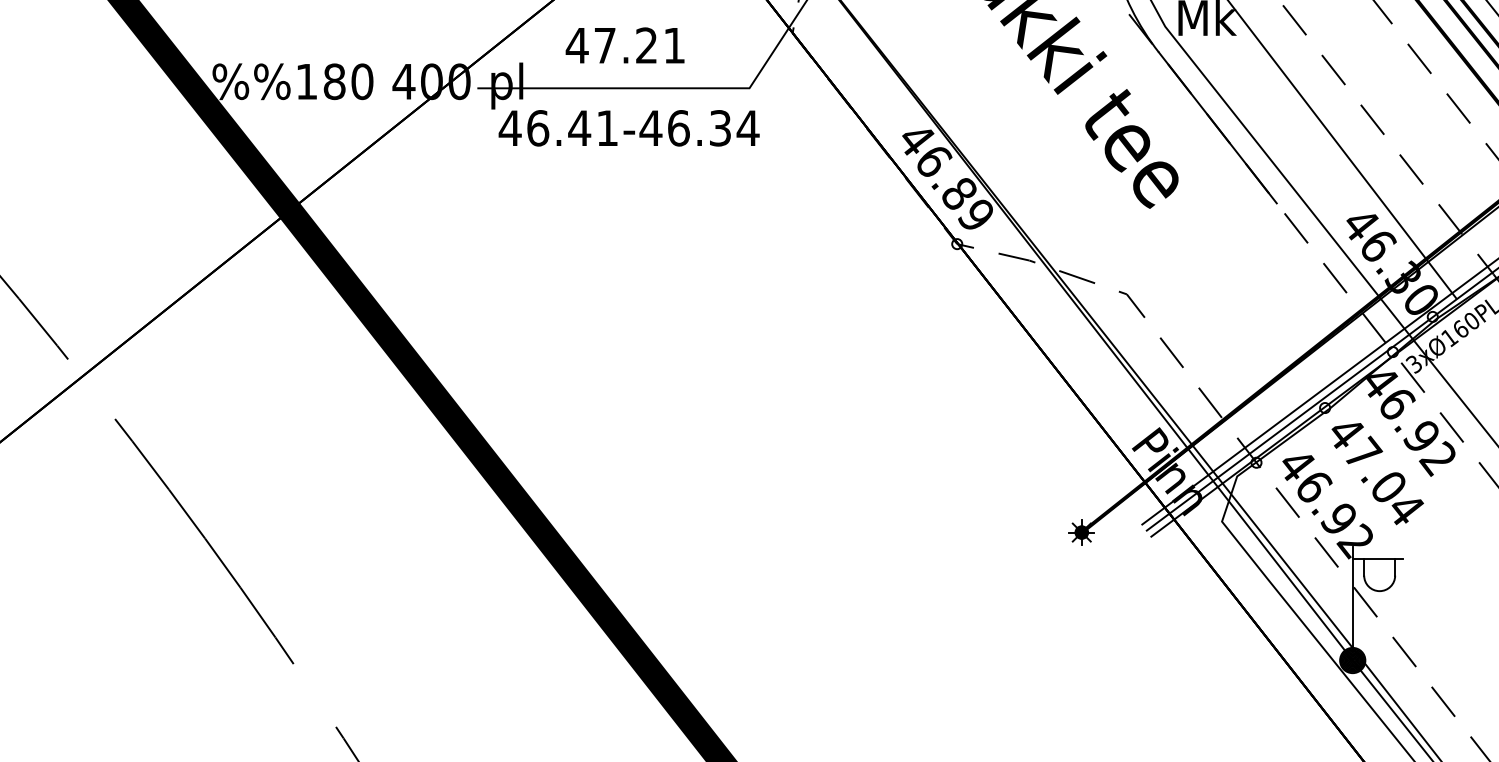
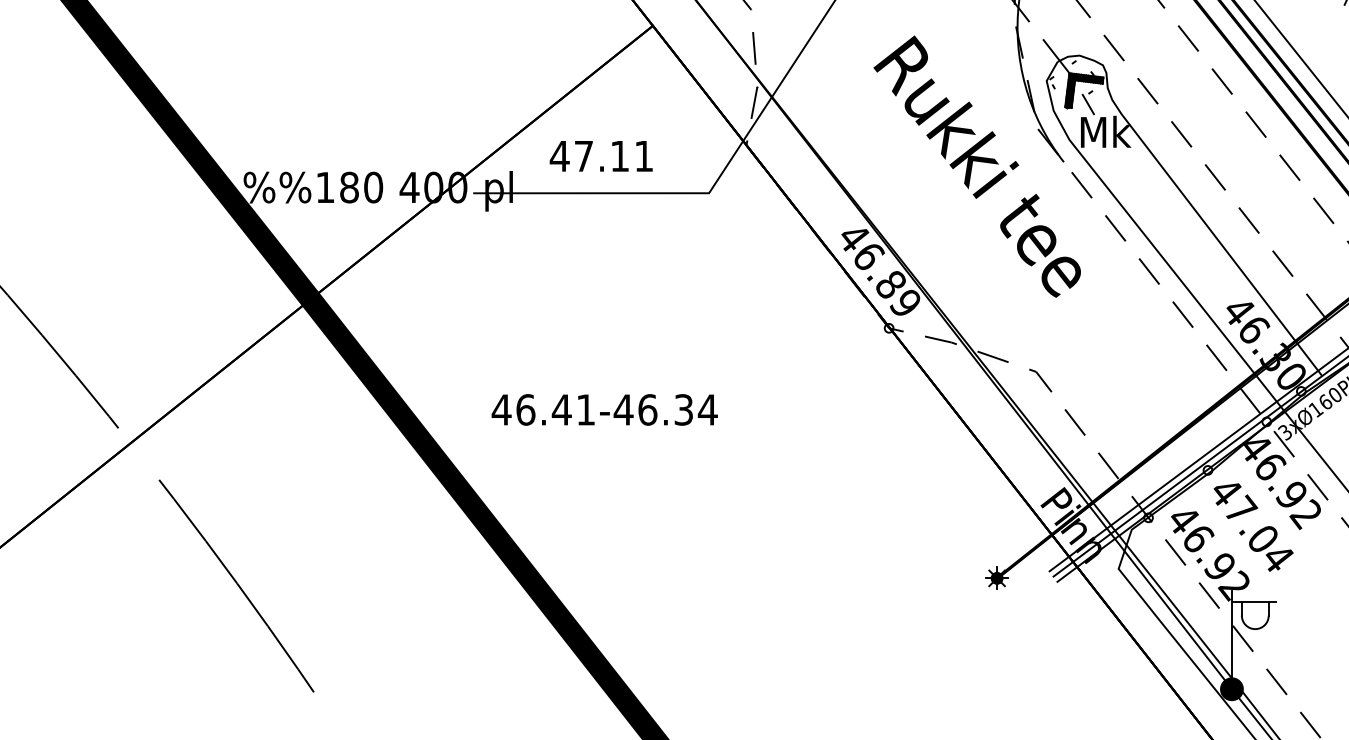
text: (646, 44) -> (619, 155), 47.21 -> 47.11
text: (628, 127) -> (604, 409), moved
line: (1217, 127) -> (1114, 227), removed

